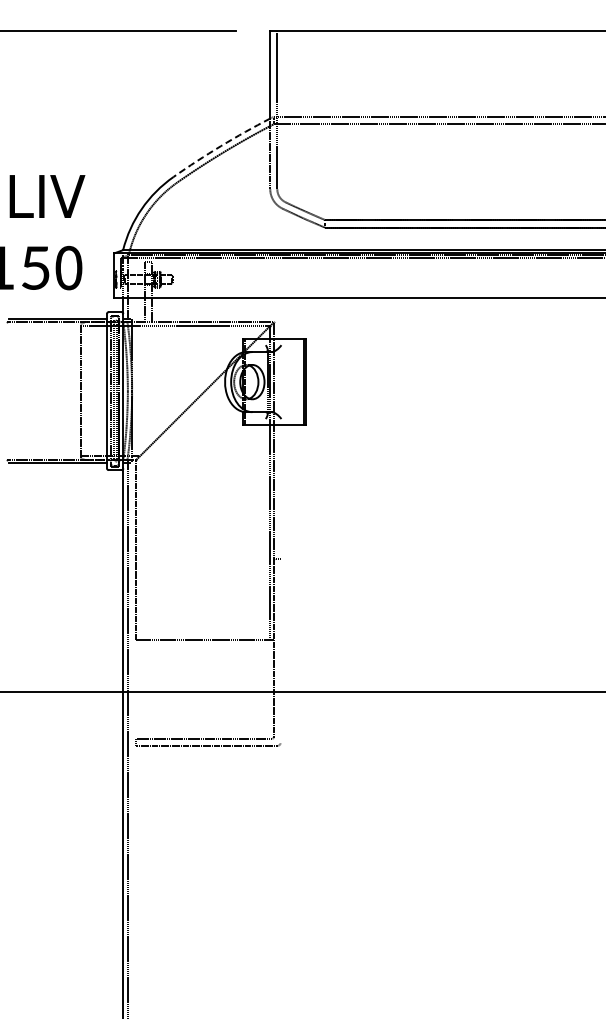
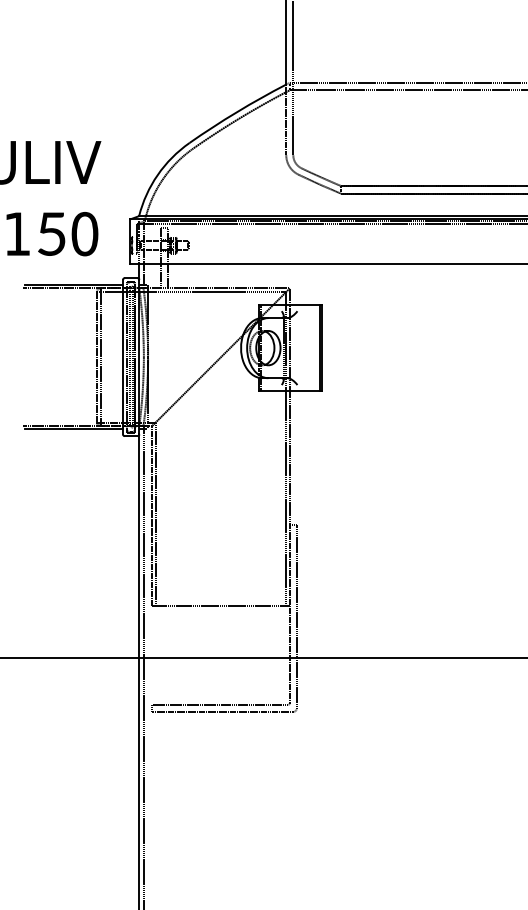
arc: (220, 146) -> (236, 112), dashed -> solid
line: (84, 390) -> (100, 356), added
line: (139, 548) -> (155, 514), added
line: (280, 650) -> (296, 616), added

